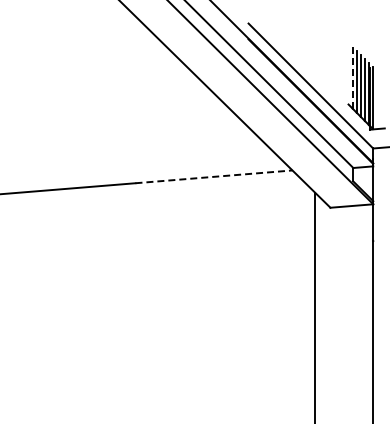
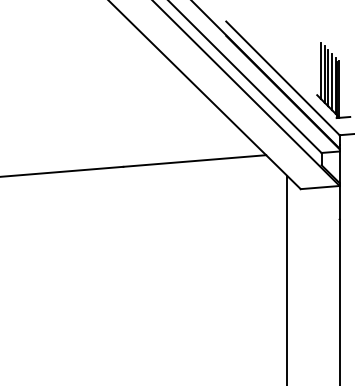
line: (352, 77) -> (320, 70), dashed -> solid
line: (213, 176) -> (194, 160), dashed -> solid

